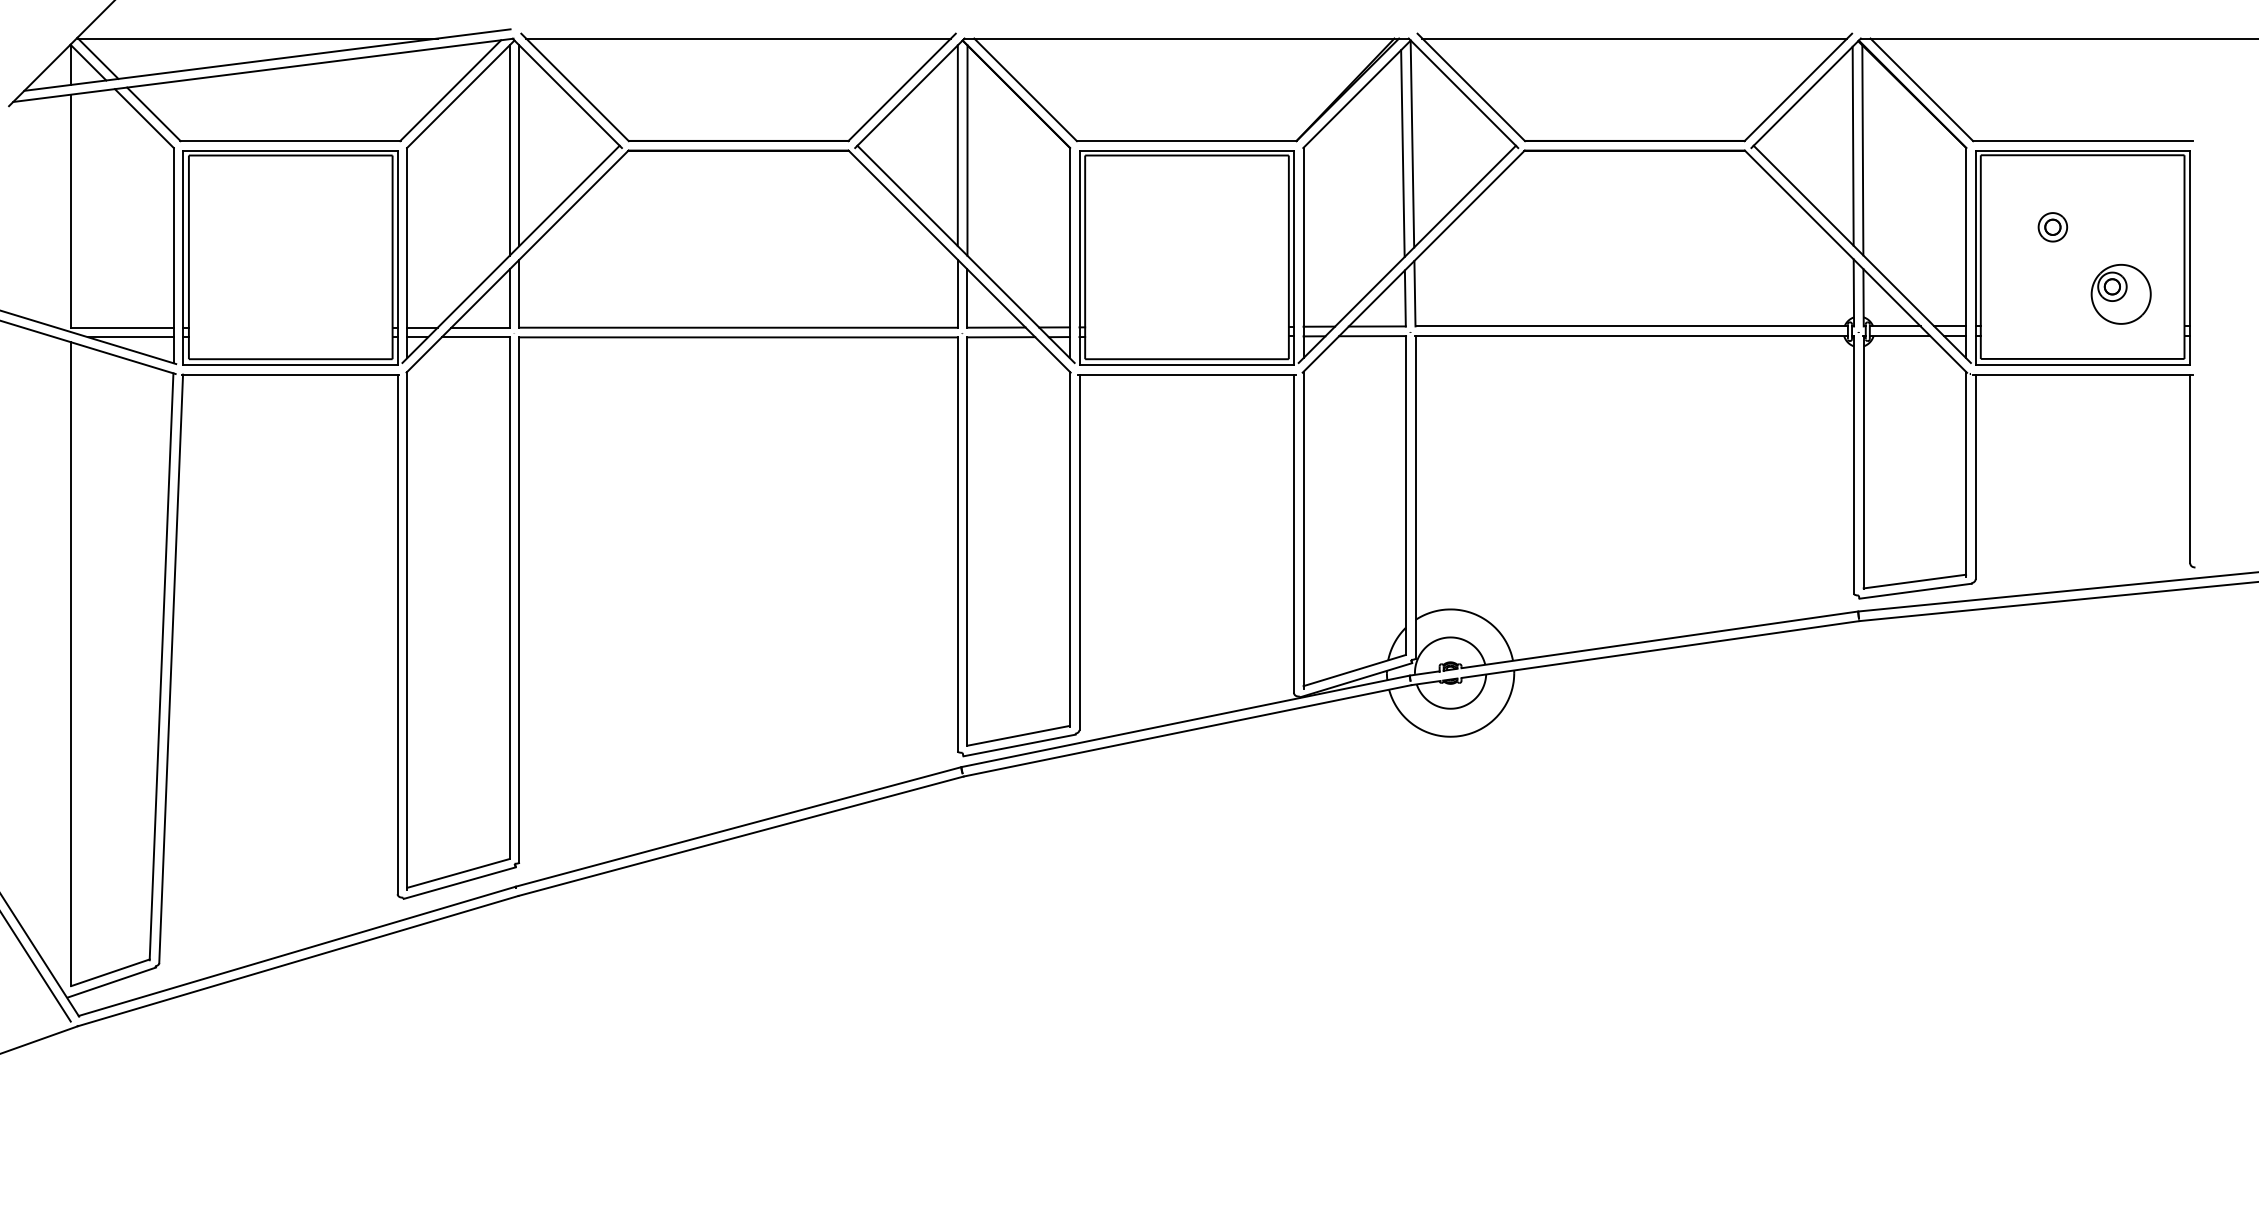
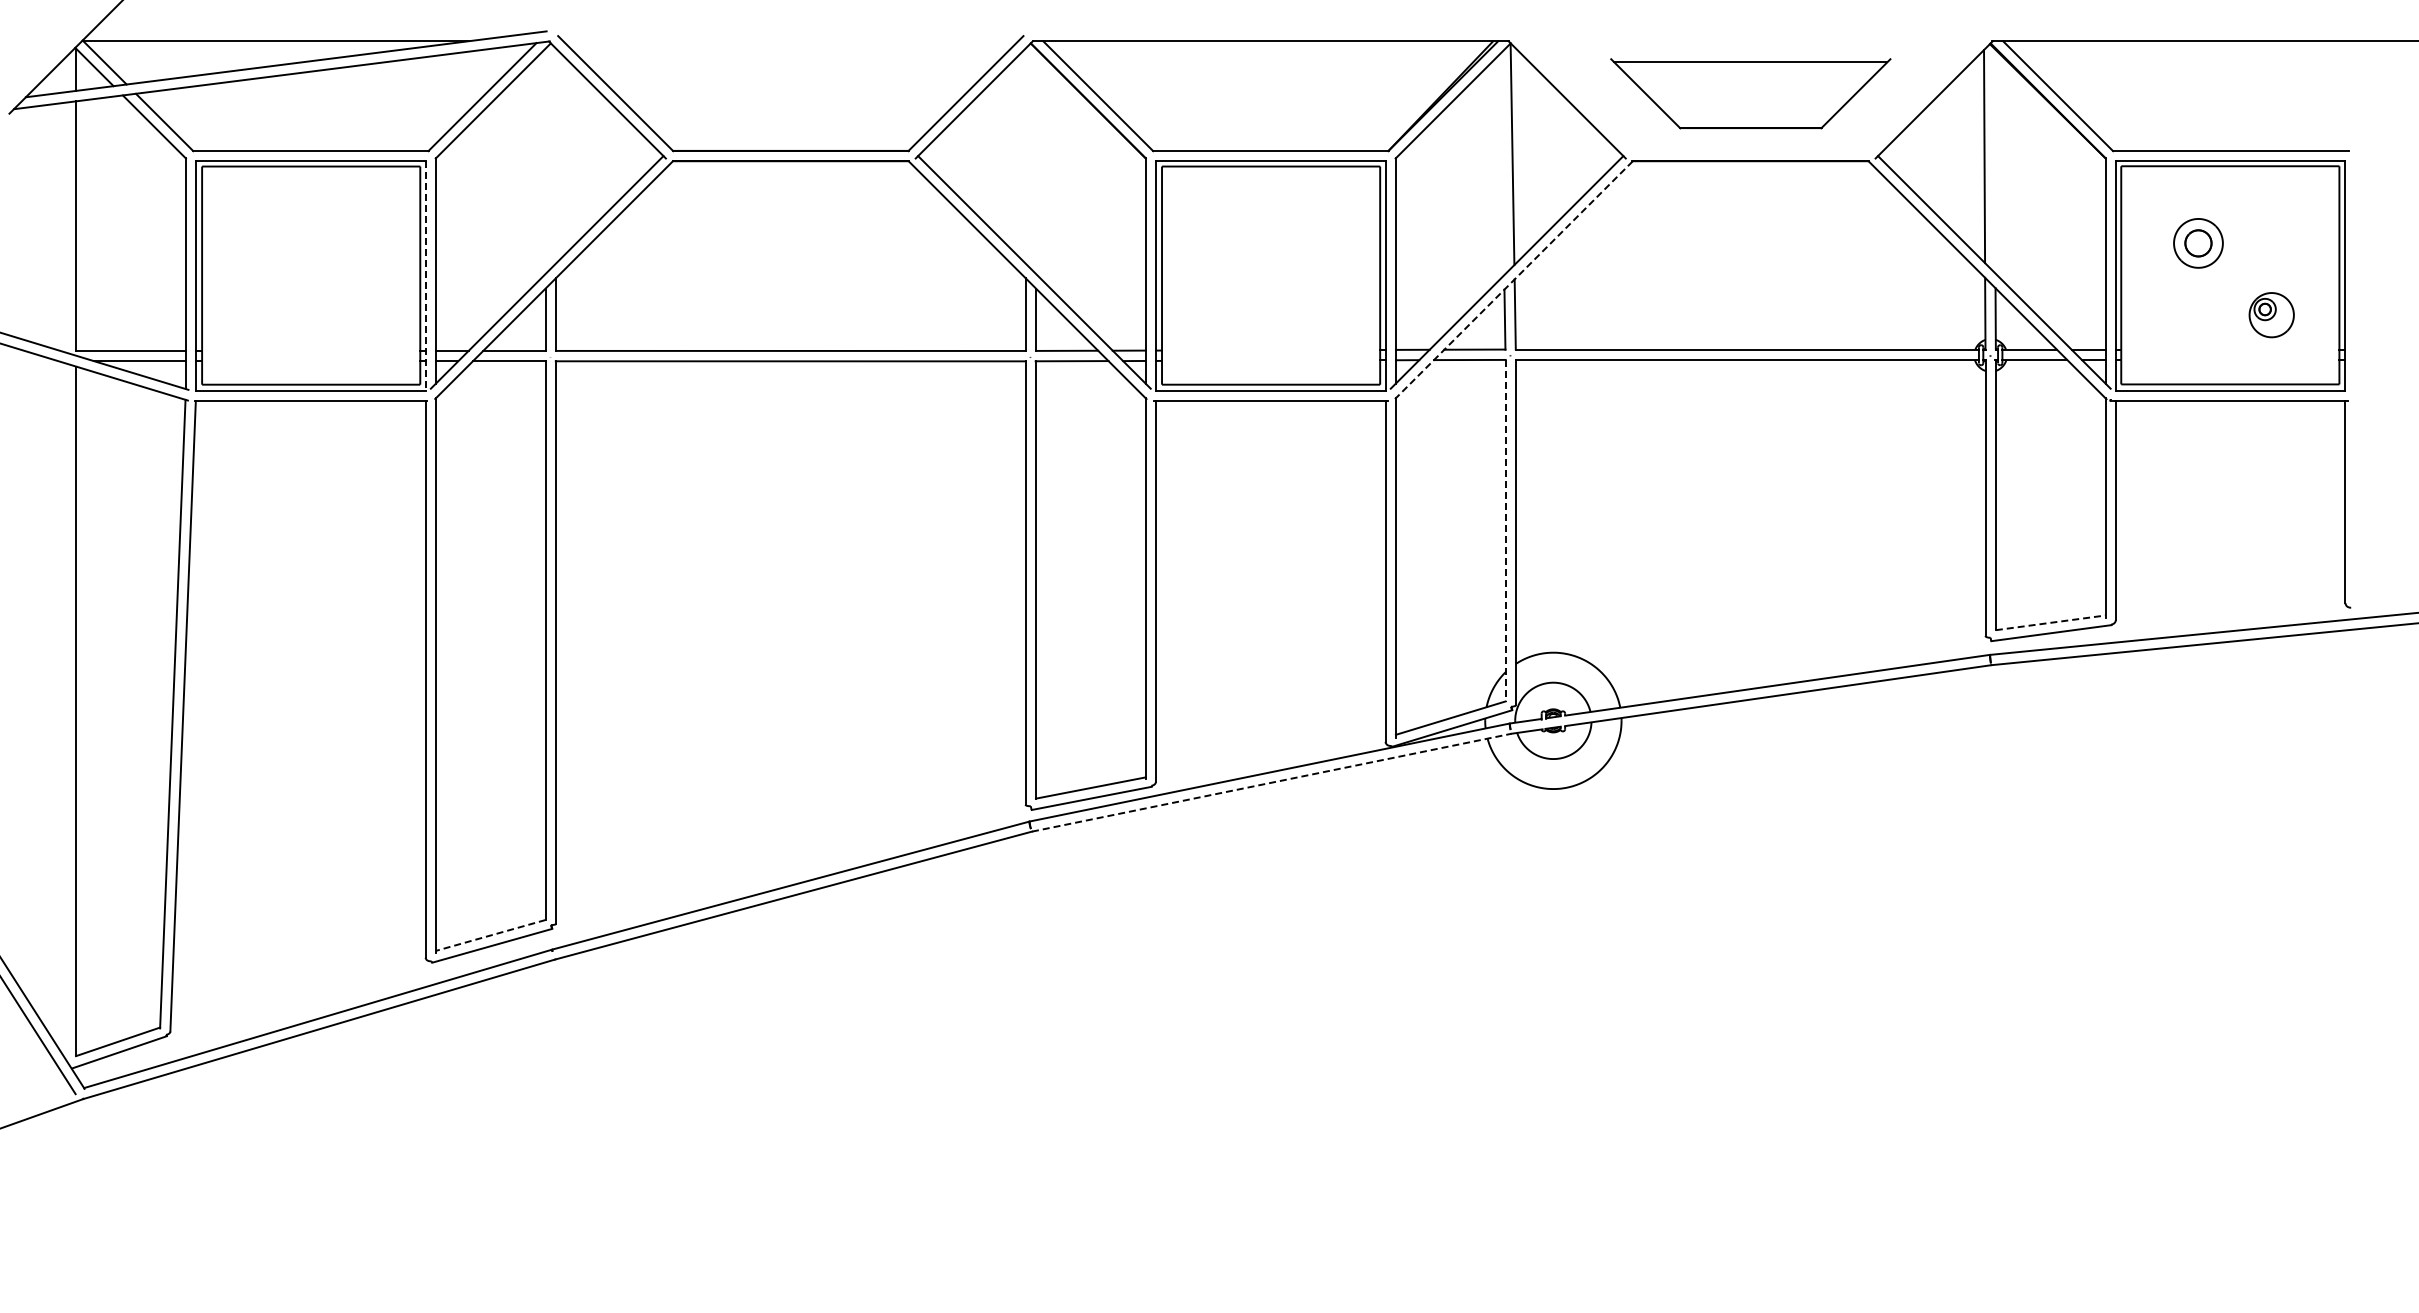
line: (738, 38) -> (790, 41), removed
part: (1634, 87) -> (1750, 93), size x0.6
line: (519, 145) -> (556, 155), removed
line: (957, 145) -> (1025, 155), removed
line: (509, 149) -> (545, 160), removed
line: (967, 149) -> (1035, 160), removed
line: (1862, 149) -> (1994, 160), removed
line: (1403, 153) -> (1502, 164), removed
part: (2052, 227) -> (2198, 243), size x1.6
line: (397, 258) -> (425, 276), solid -> dashed
line: (1413, 261) -> (1513, 280), solid -> dashed
part: (2121, 293) -> (2271, 314), size x0.7
line: (1405, 495) -> (1505, 530), solid -> dashed
line: (1915, 581) -> (2051, 622), solid -> dashed
line: (1187, 730) -> (1271, 782), solid -> dashed
line: (458, 873) -> (490, 935), solid -> dashed

